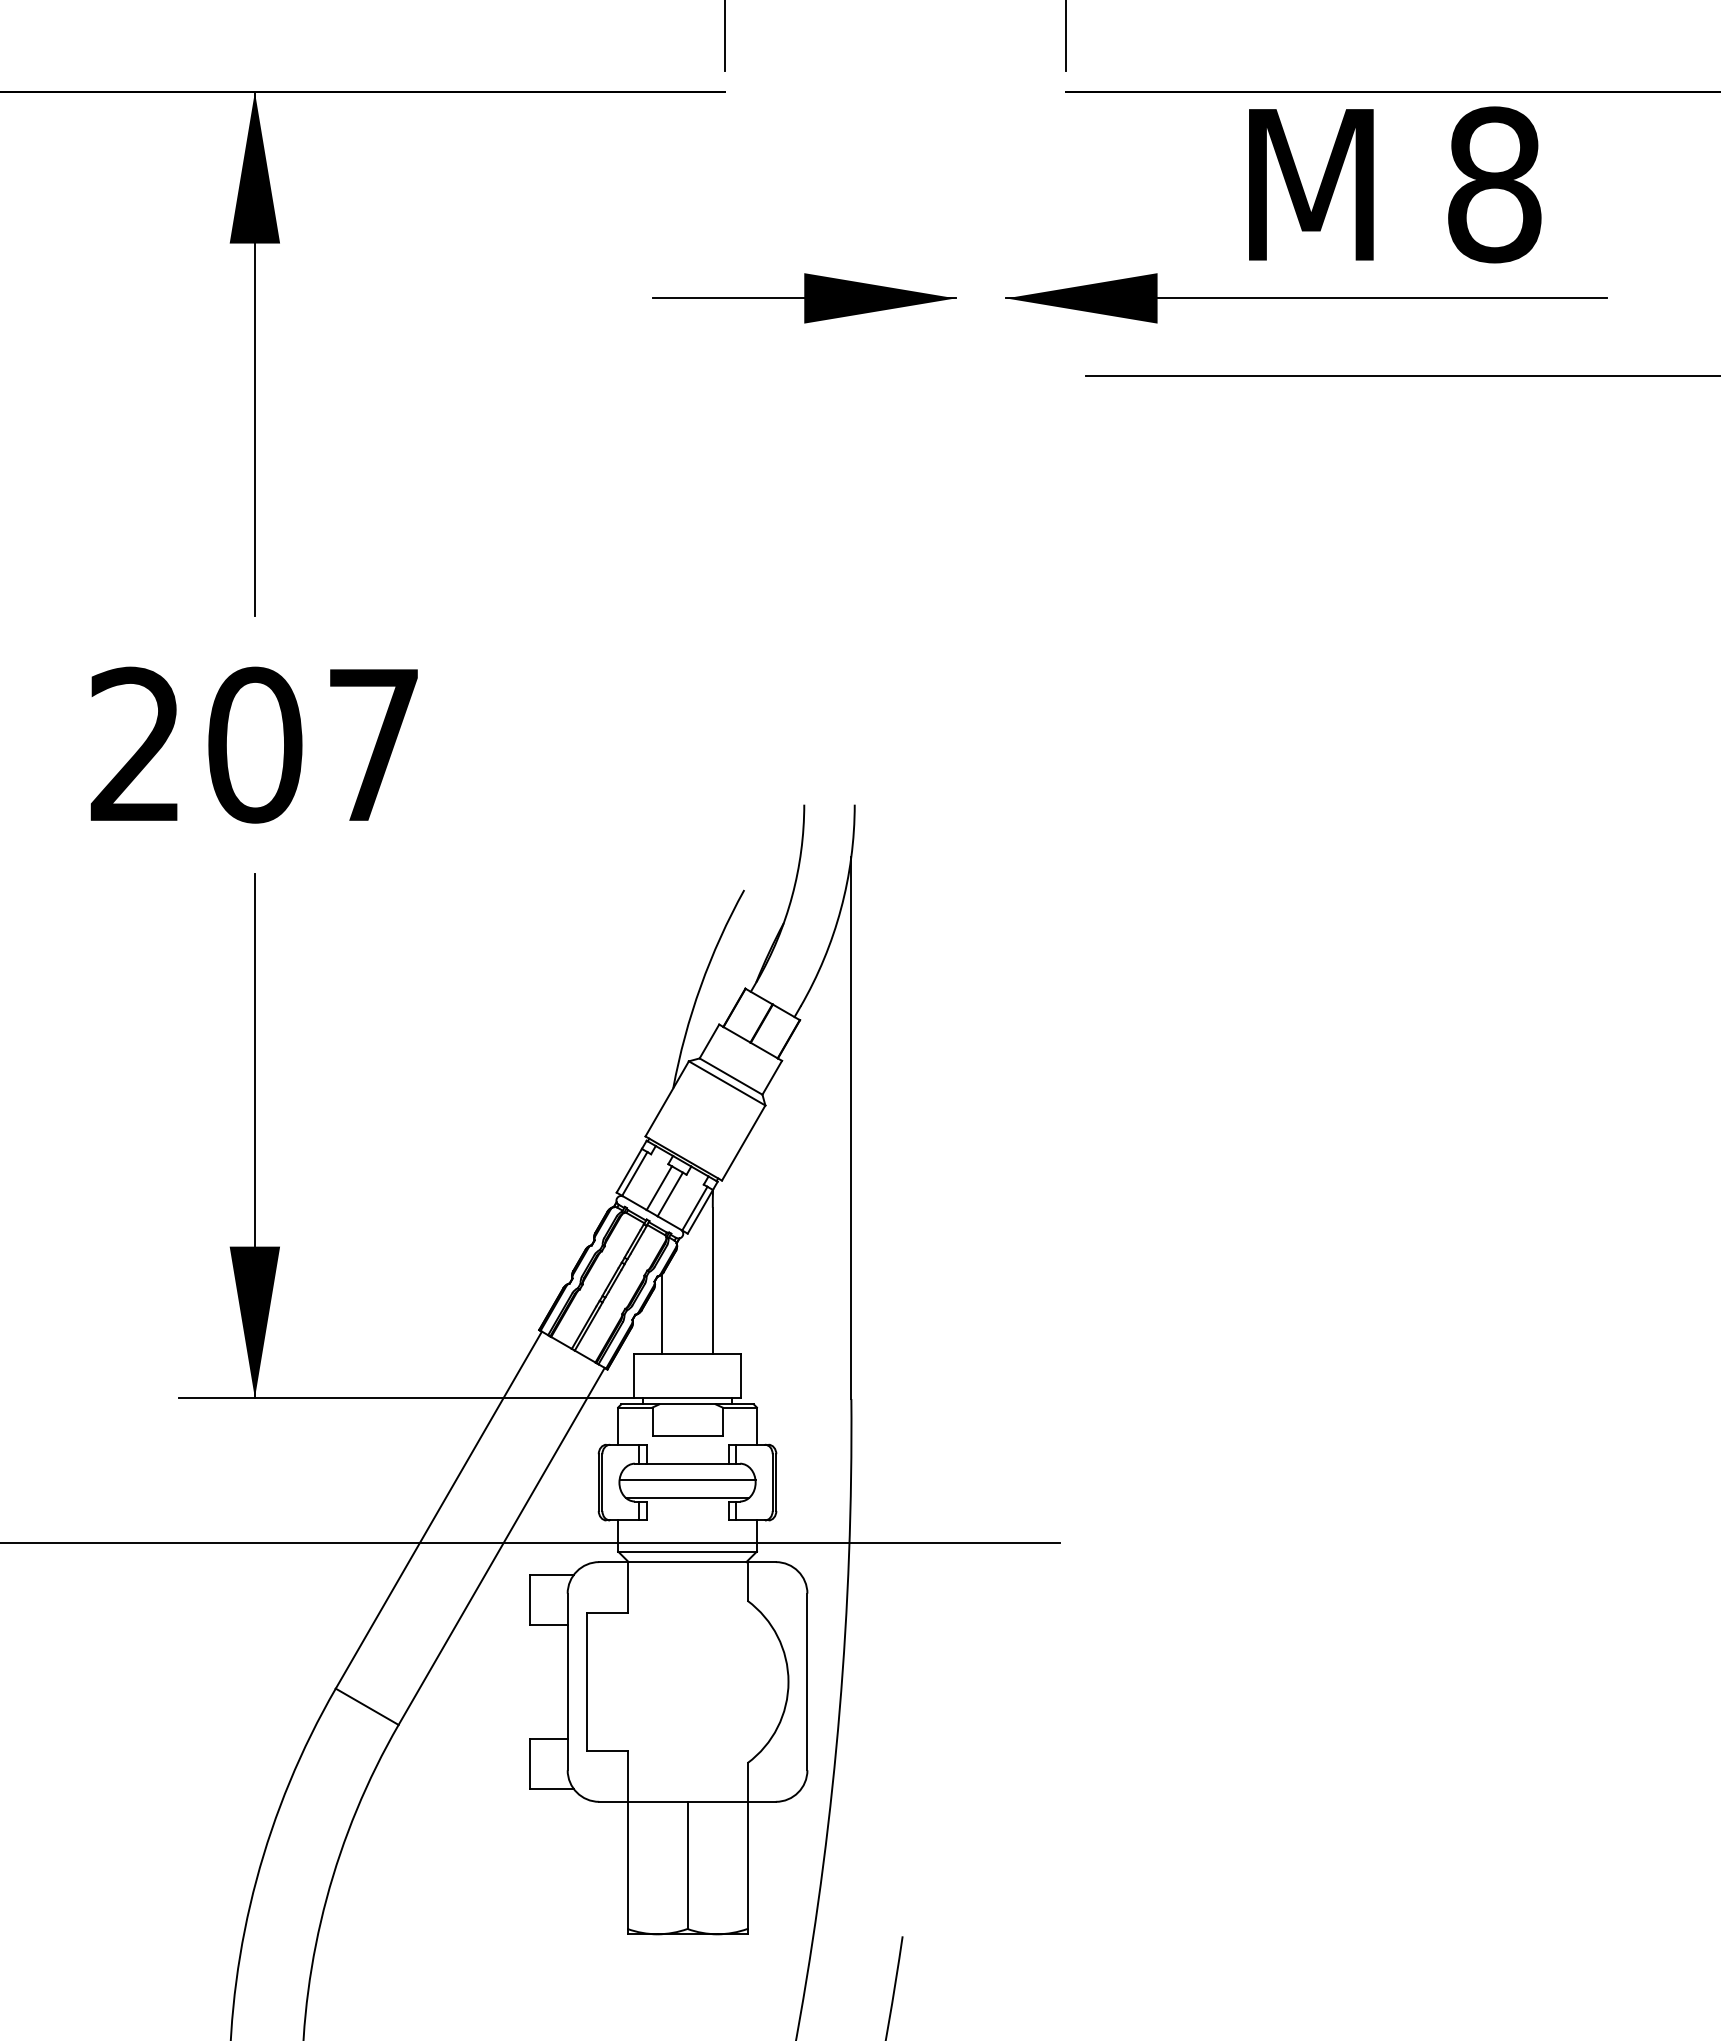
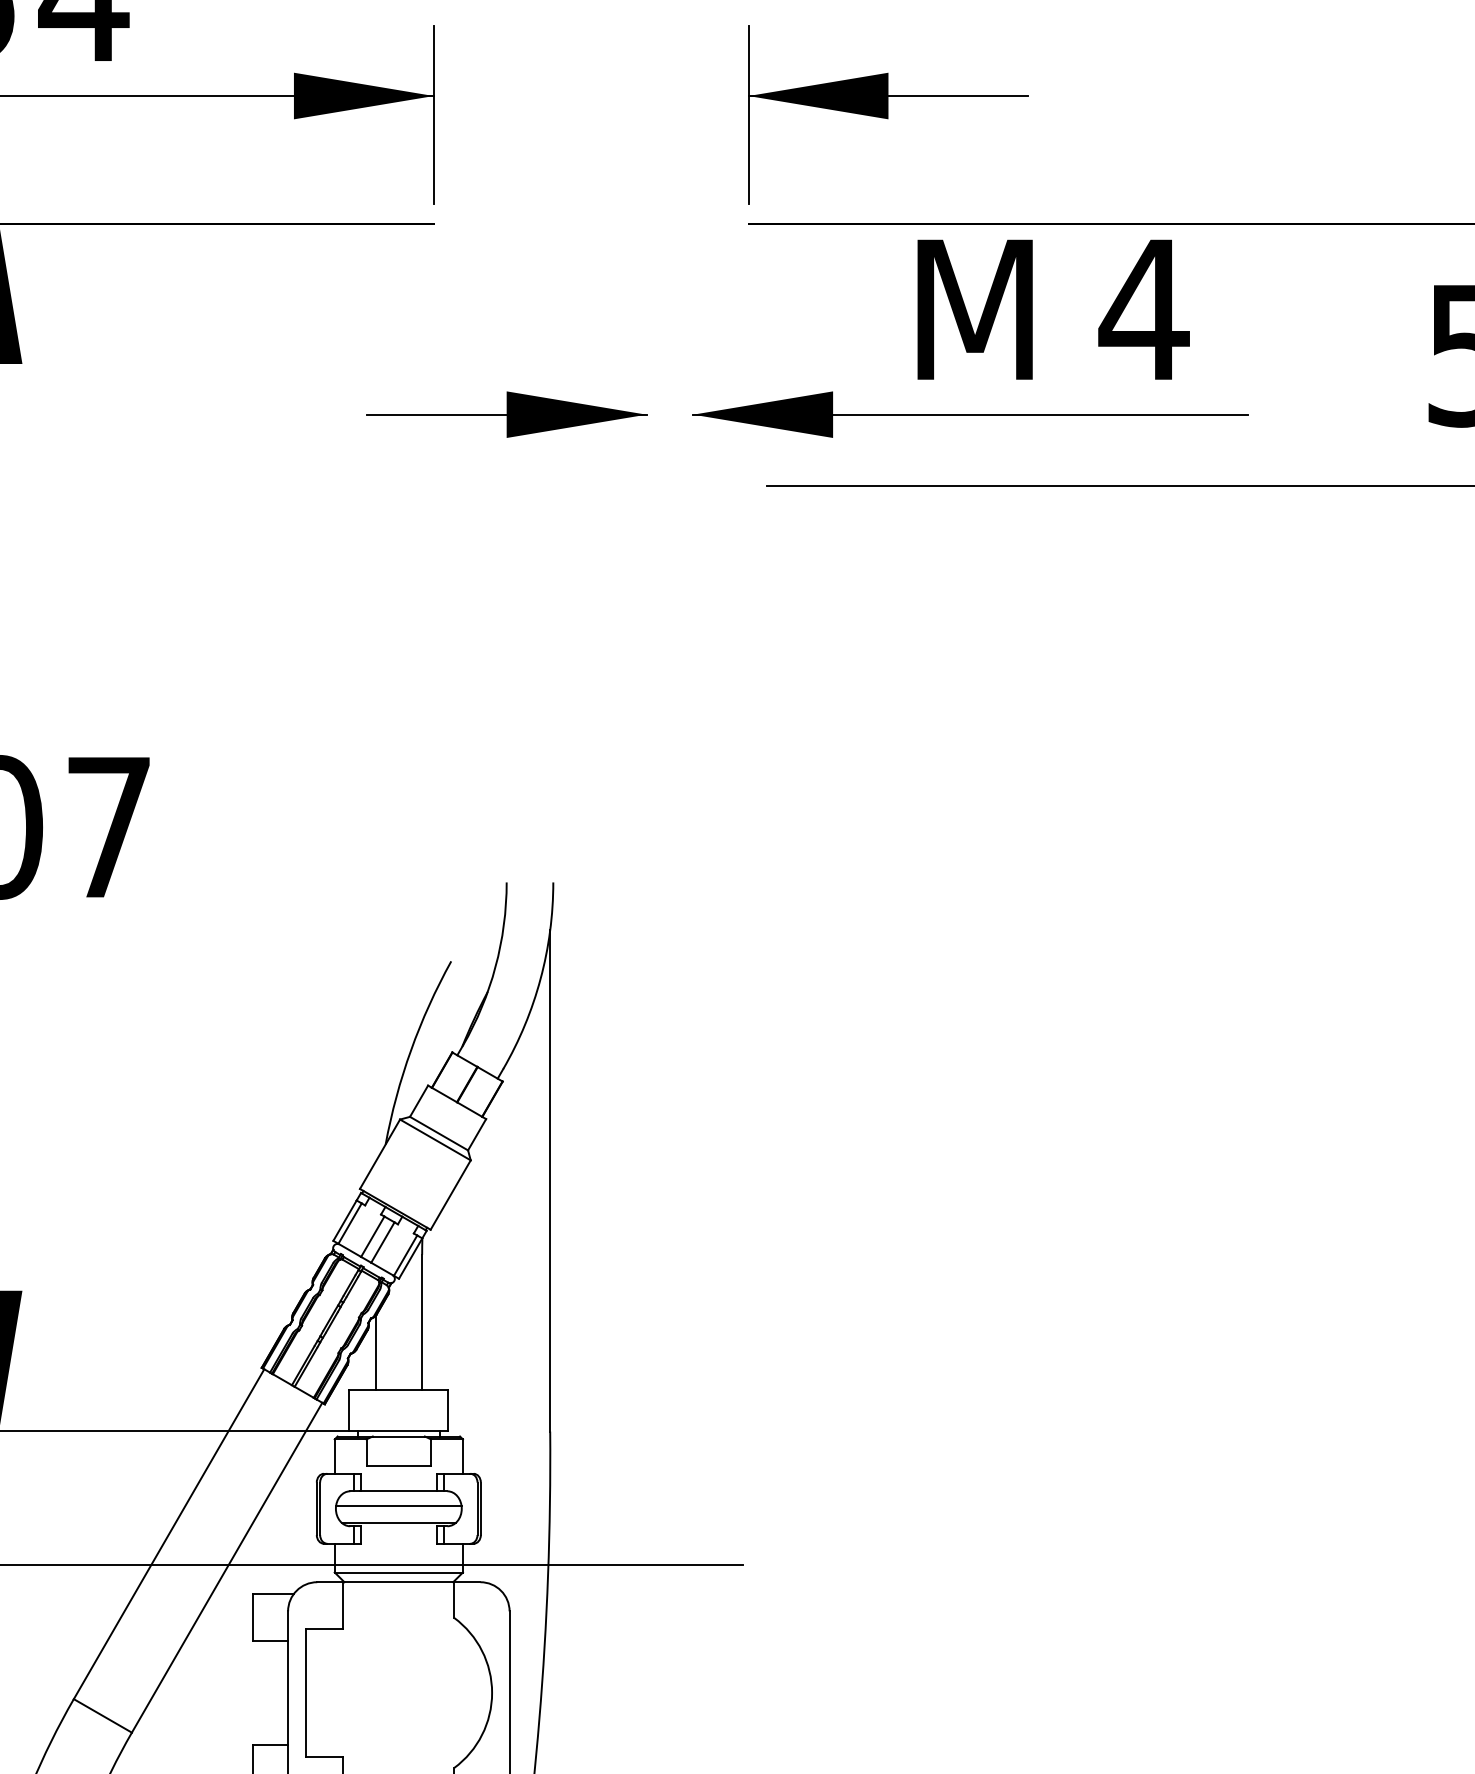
text: (1493, 184) -> (1143, 309), 8 -> 4

